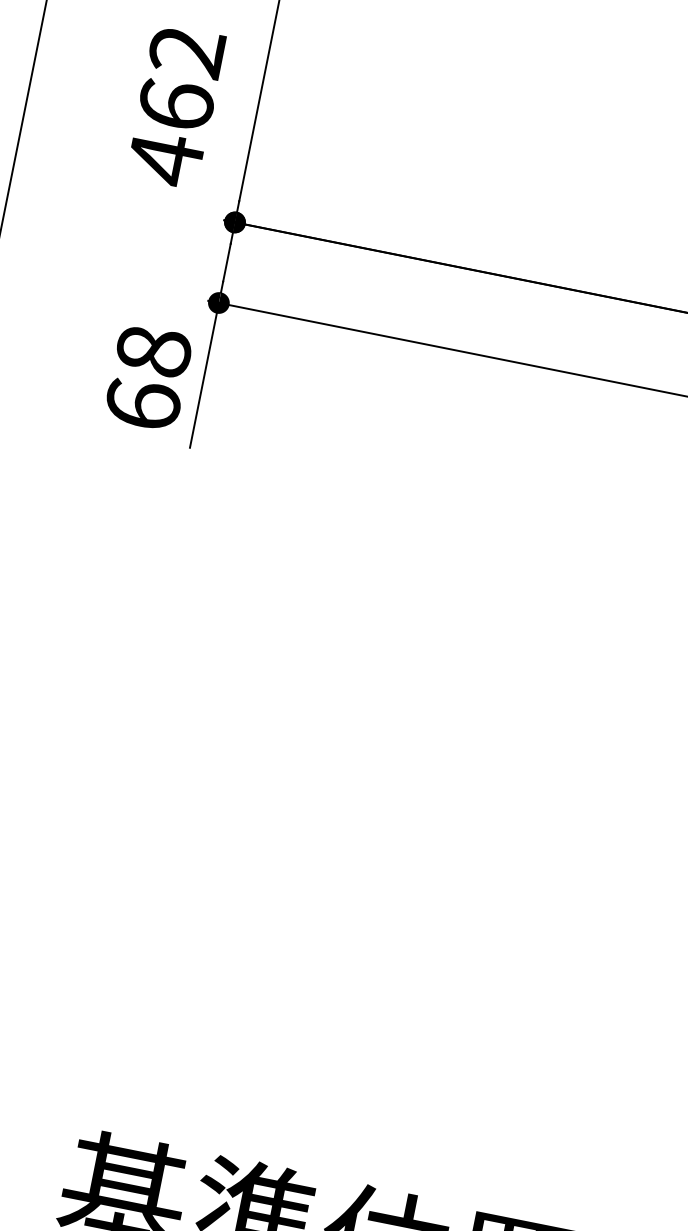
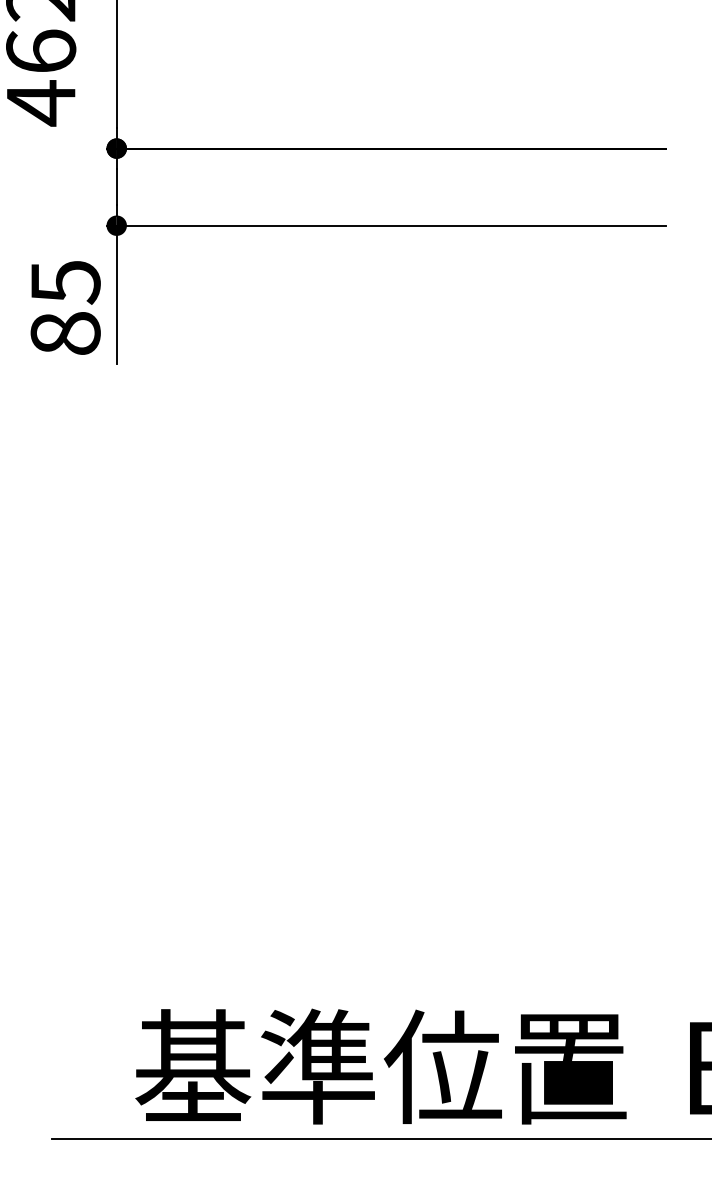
text: (148, 377) -> (65, 307), 68 -> 85

